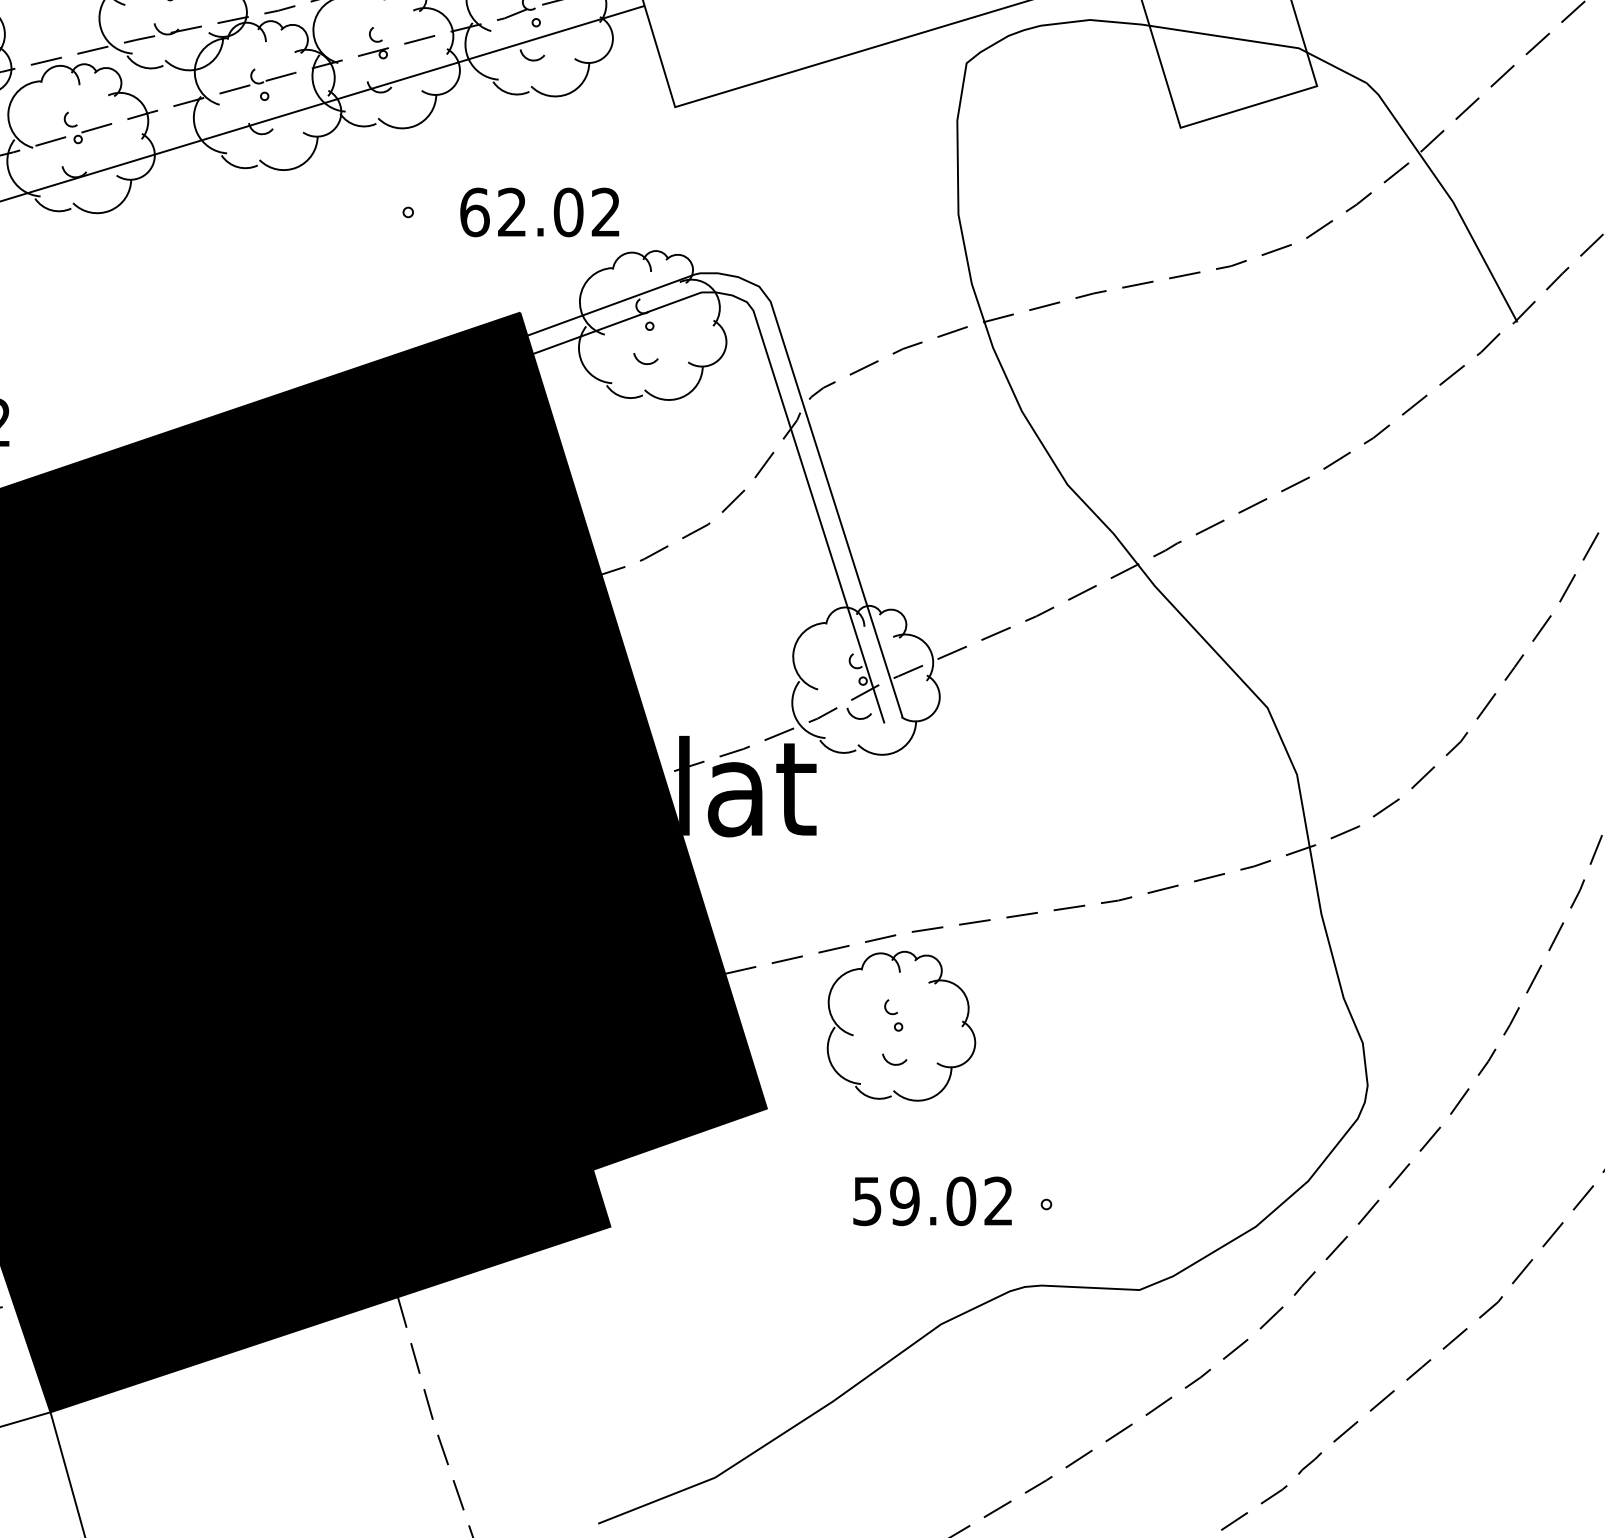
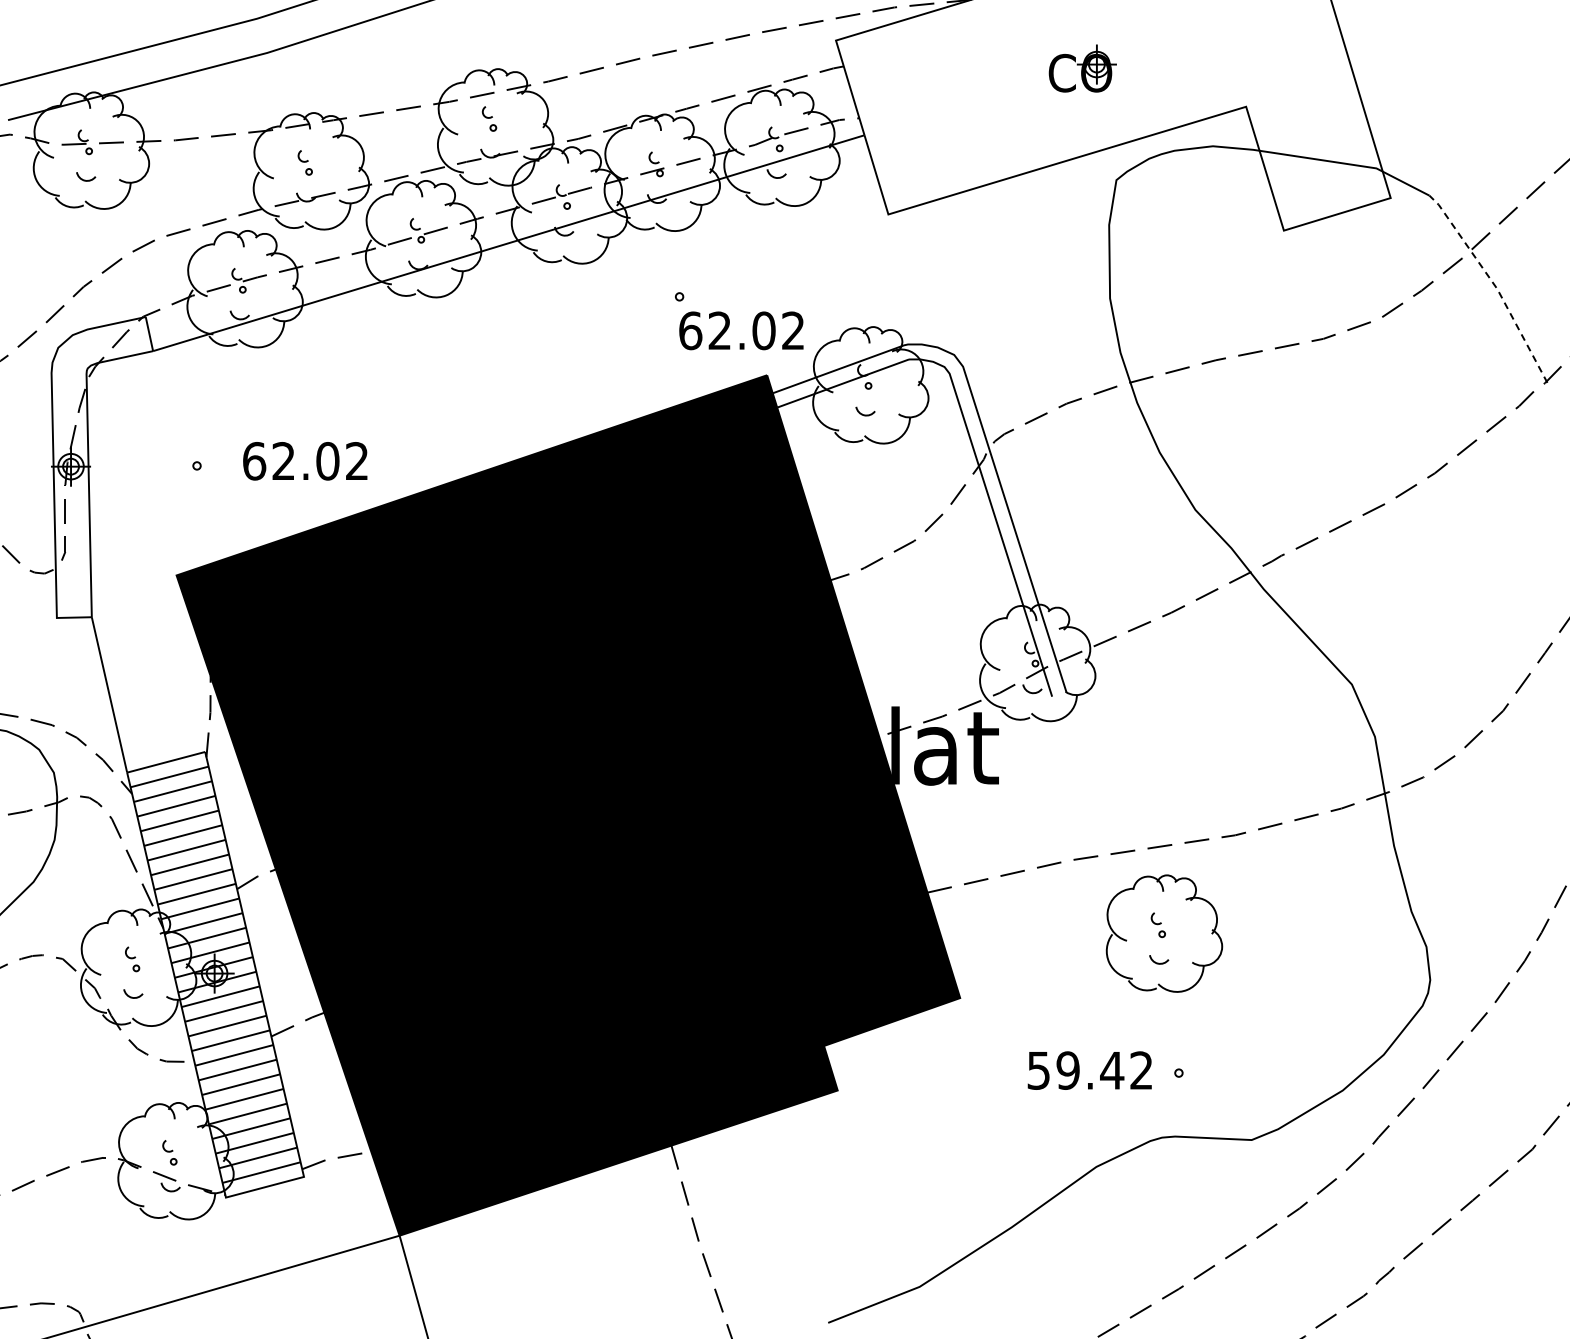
line: (1449, 196) -> (1494, 284), solid -> dashed
text: (539, 211) -> (741, 330), moved
part: (901, 1026) -> (1164, 933), moved
text: (961, 1201) -> (1112, 1070), 59.02 -> 59.42

